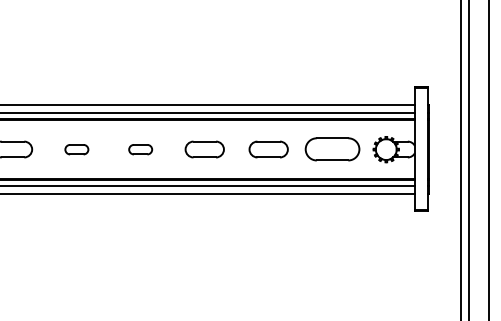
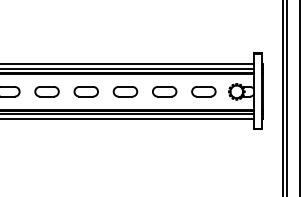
part: (75, 149) -> (46, 91), size x1.67
part: (139, 149) -> (85, 91), size x1.67
part: (332, 149) -> (203, 91), size x0.71

